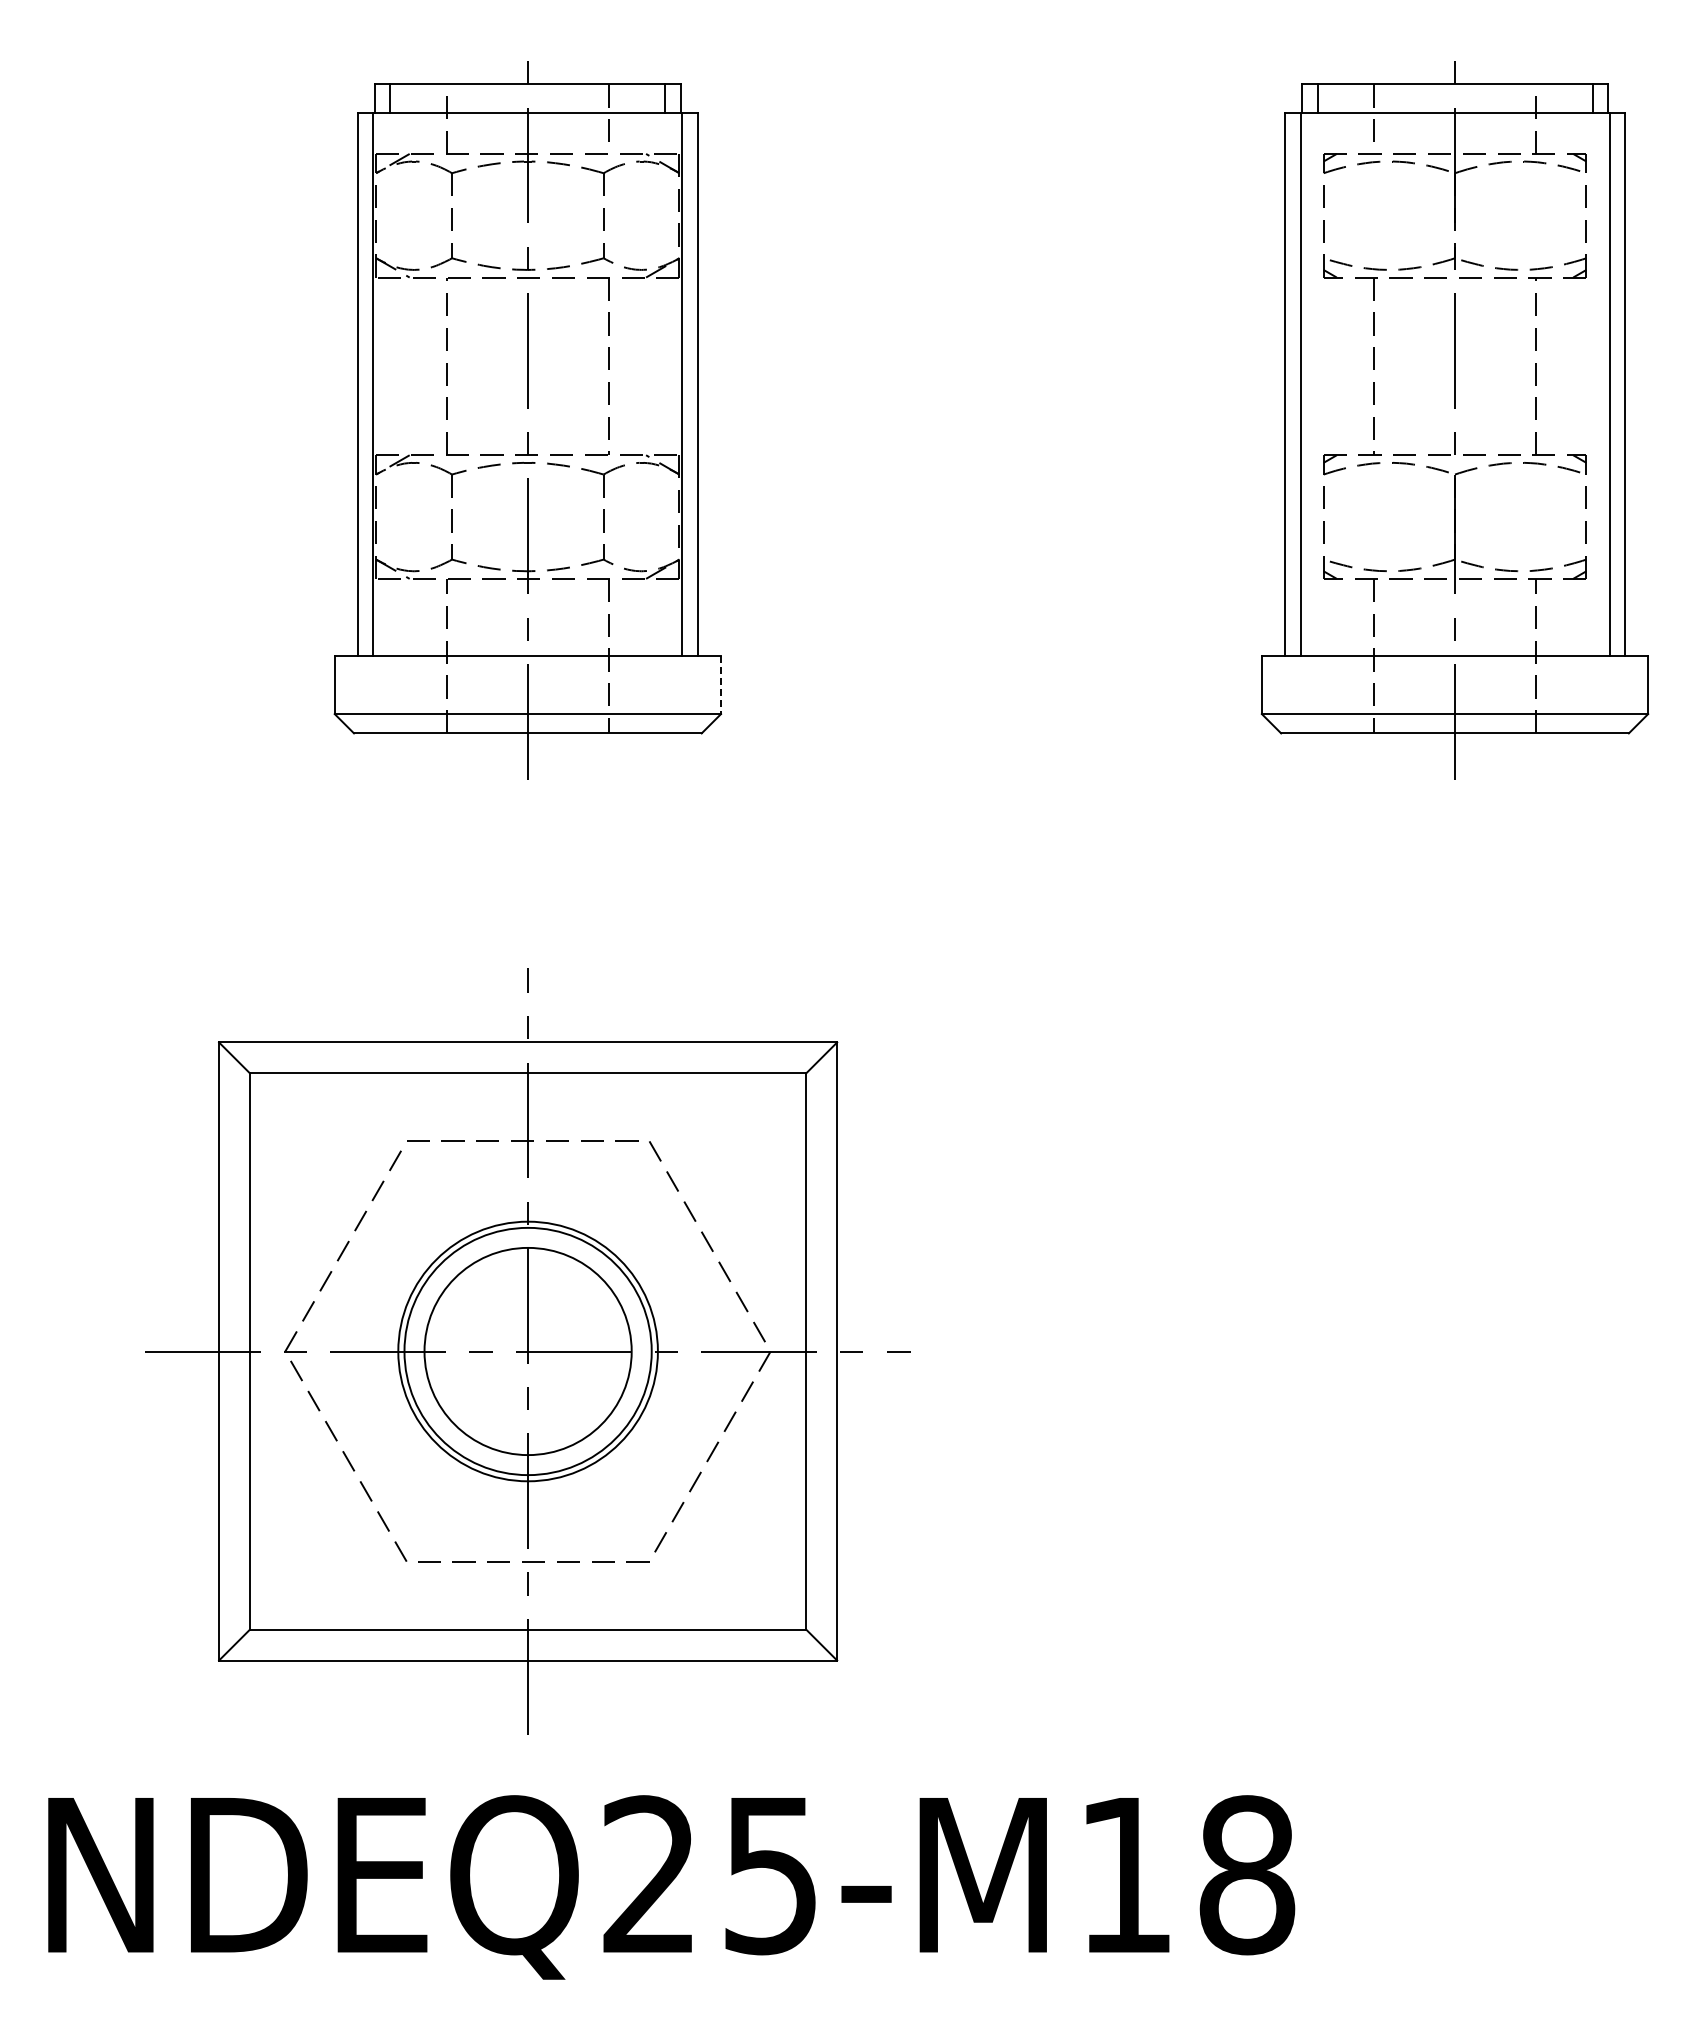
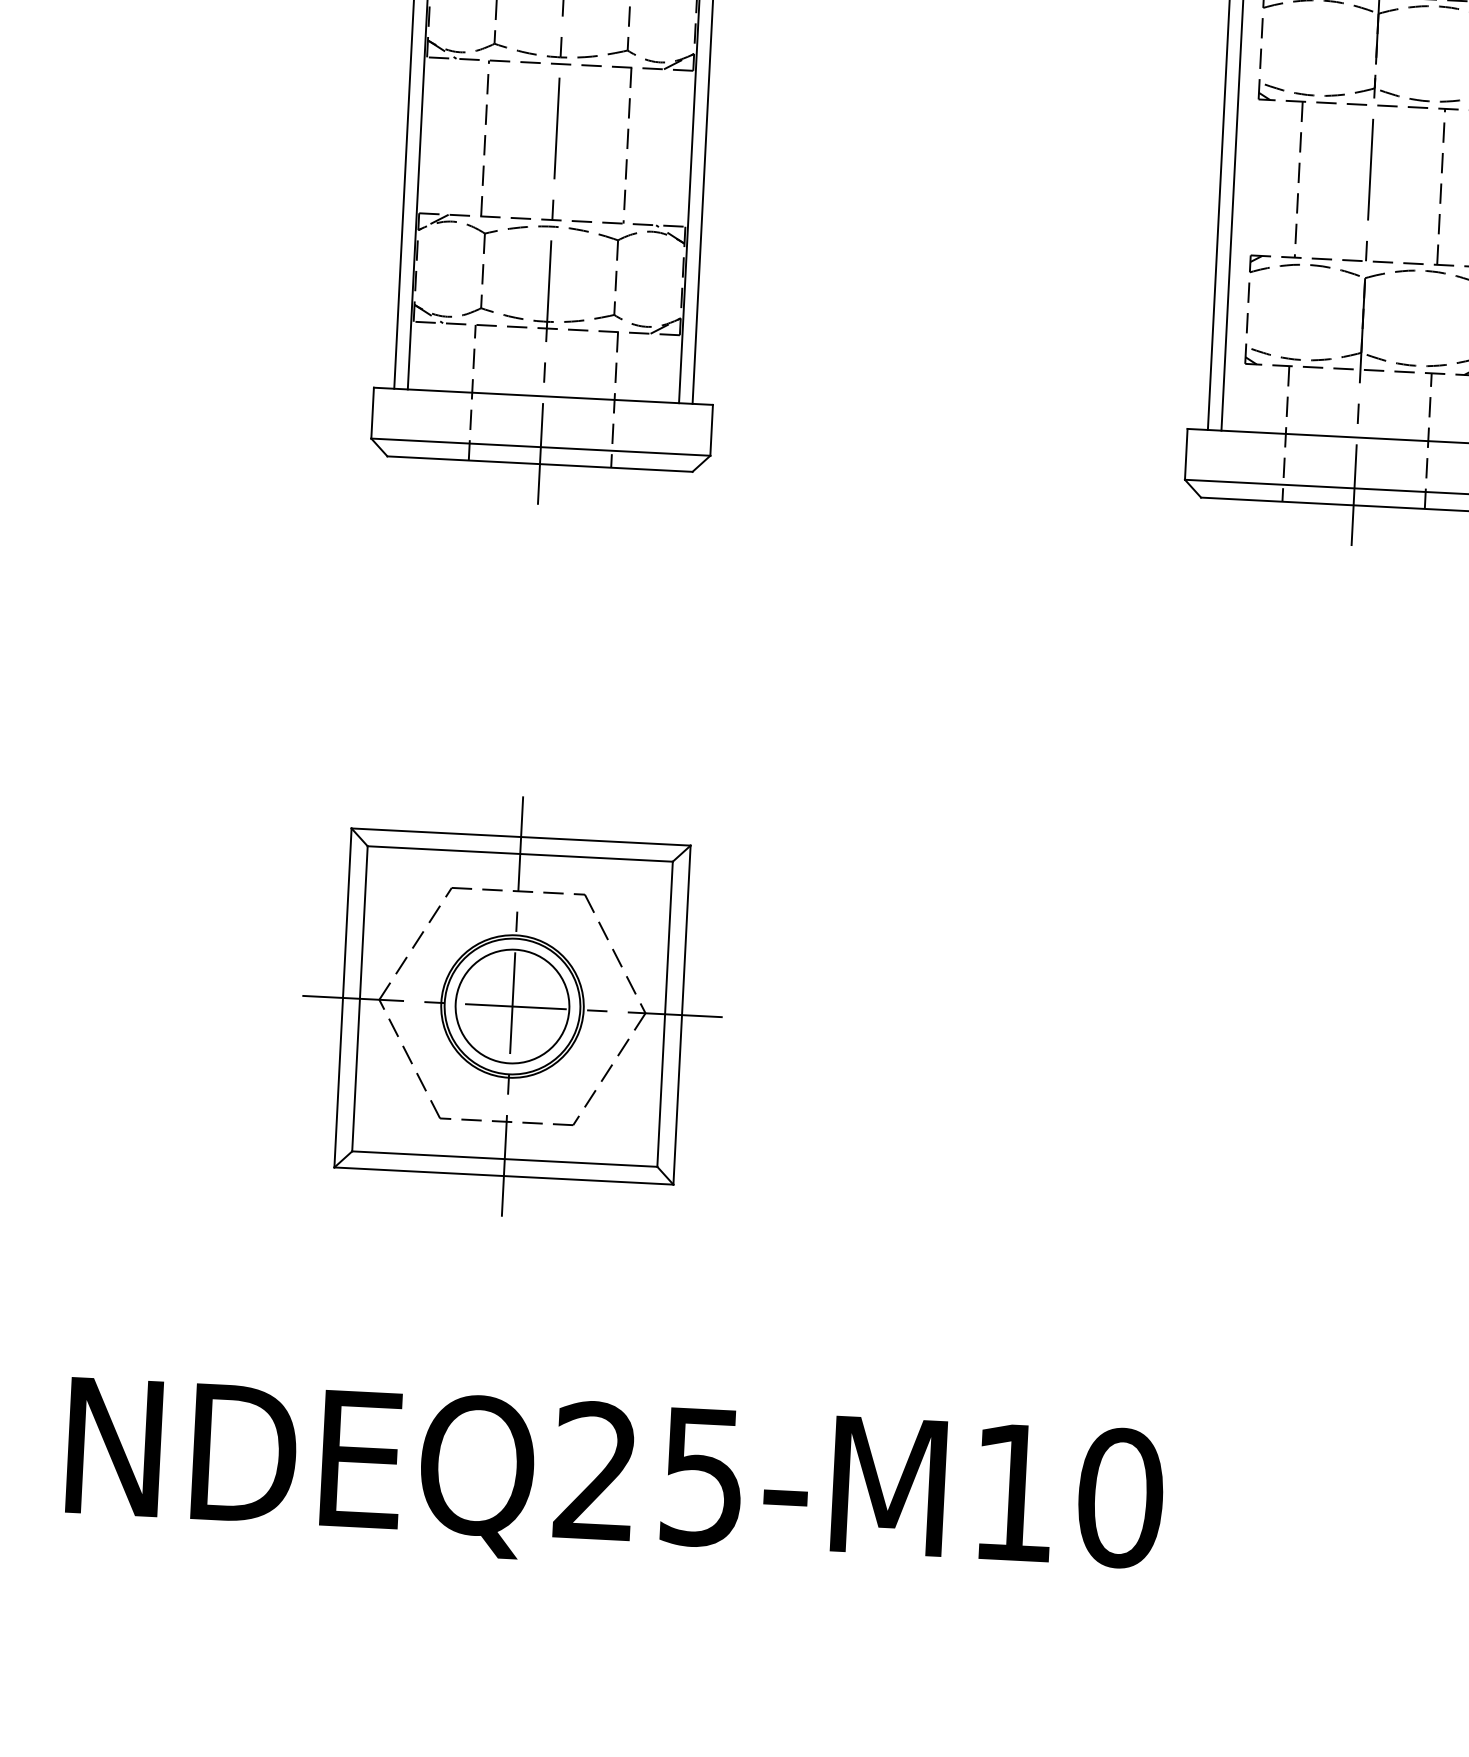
line: (721, 685) -> (712, 430), dashed -> solid
part: (527, 1351) -> (512, 1006), size x0.62
text: (1247, 1875) -> (1120, 1498), NDEQ25-M18 -> NDEQ25-M10

